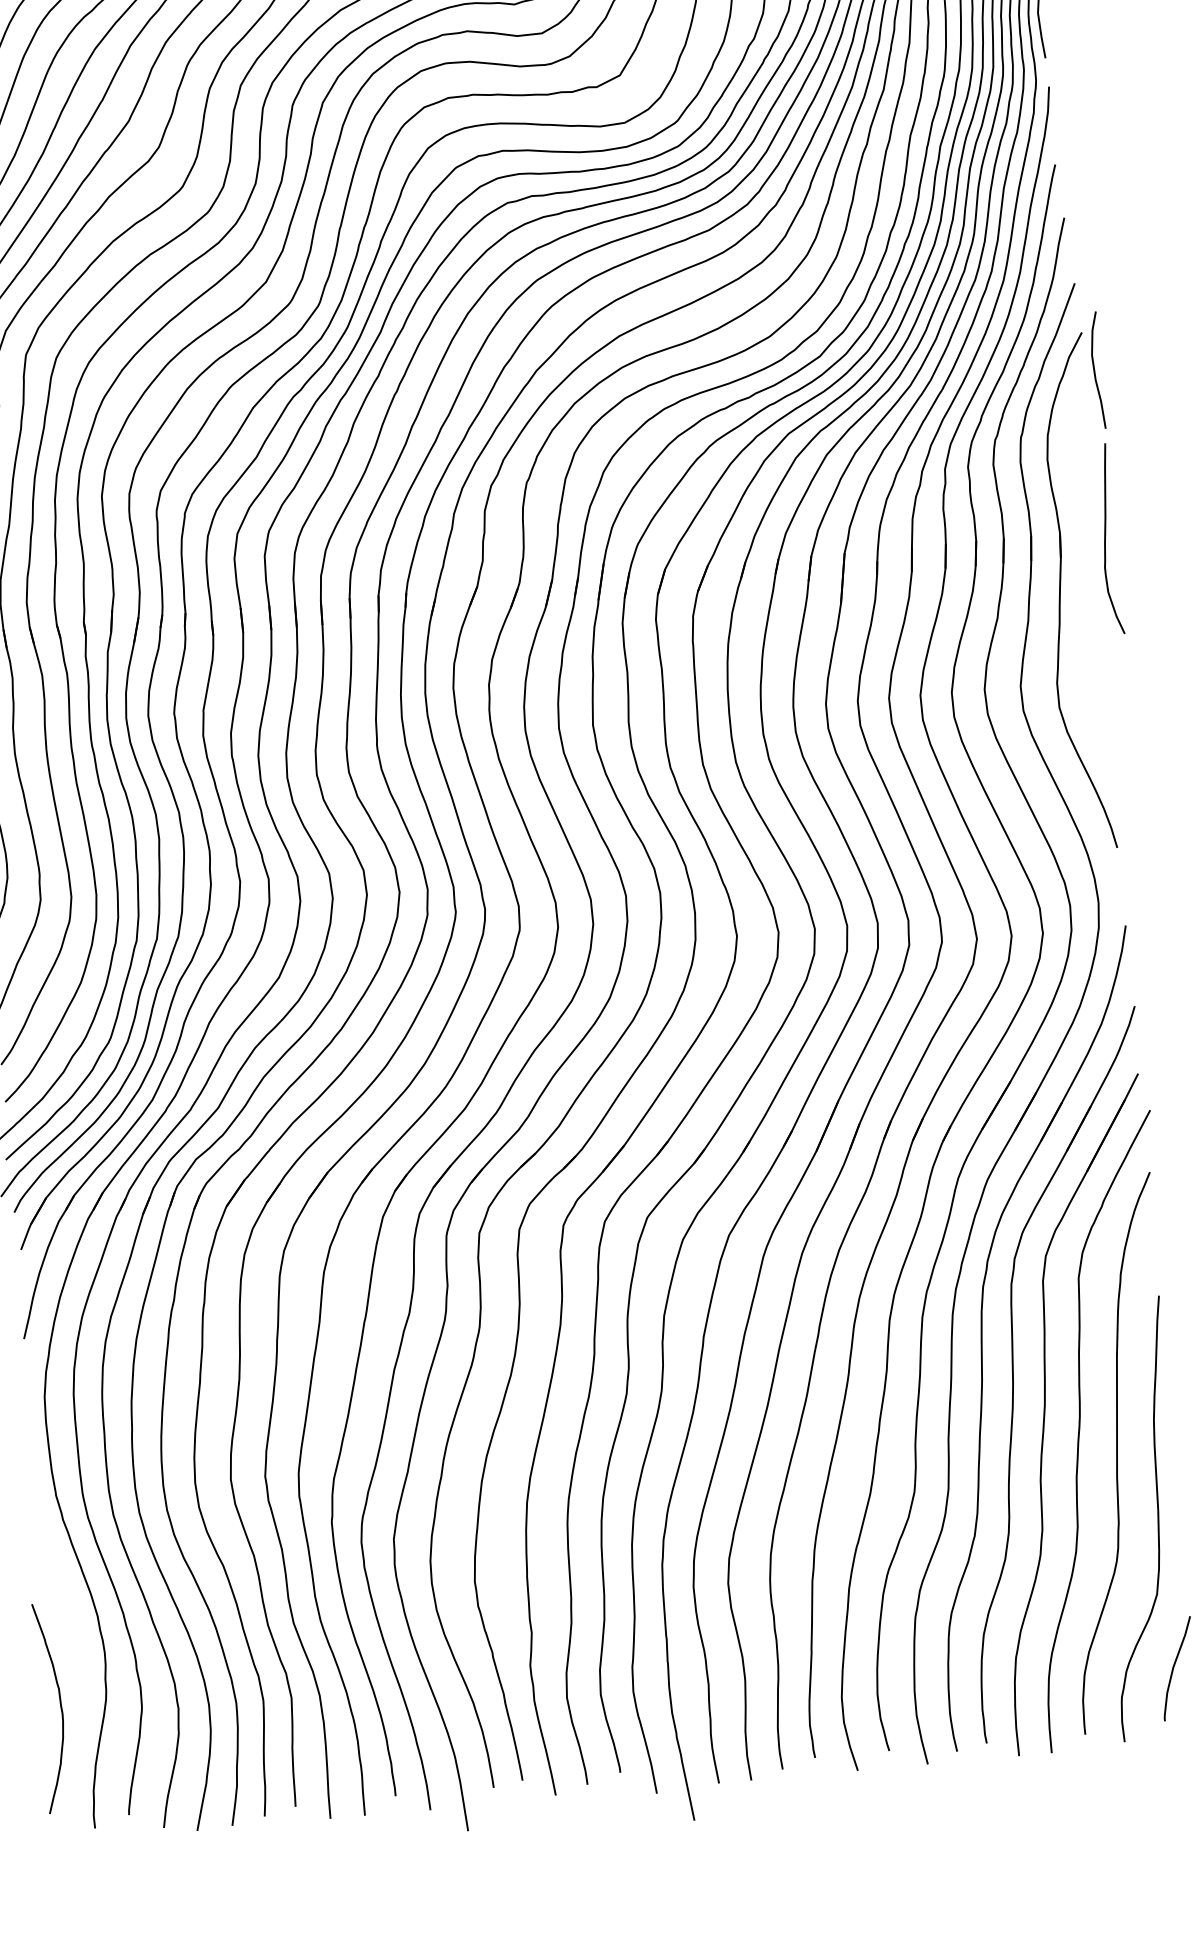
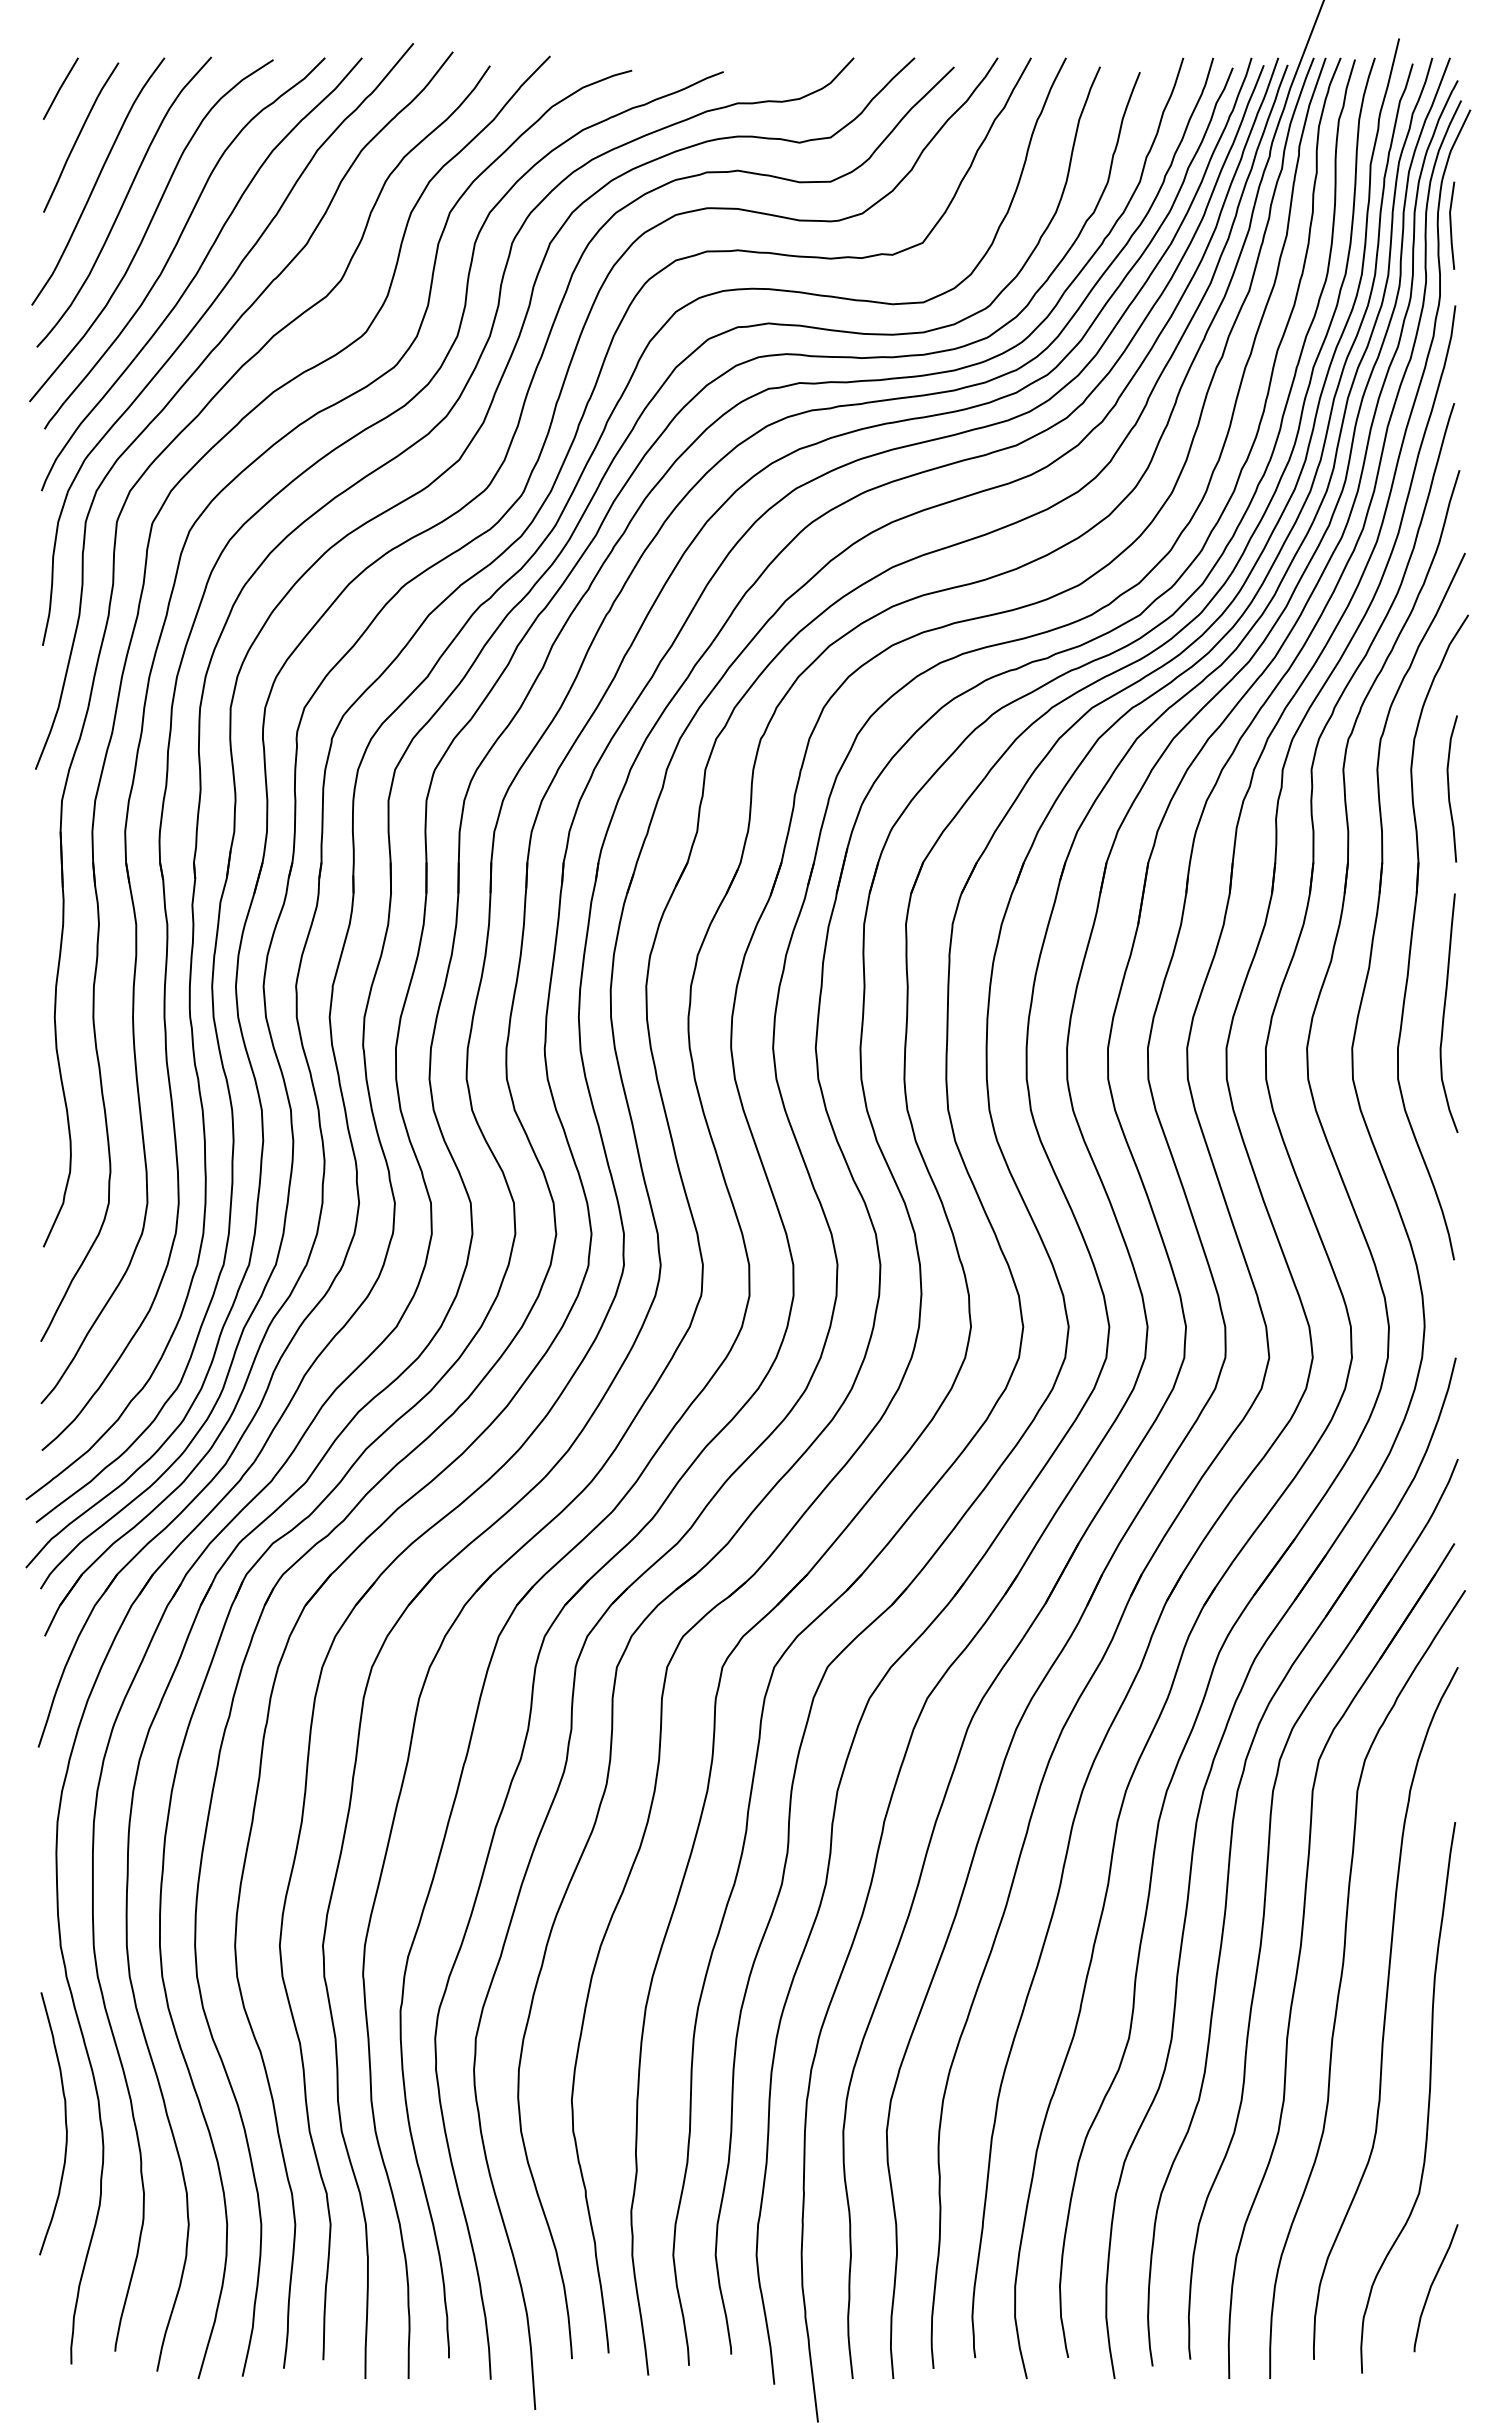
curve: (1095, 370) -> (1449, 788), moved
curve: (1106, 537) -> (1445, 1010), moved
curve: (60, 1707) -> (65, 2123), moved

